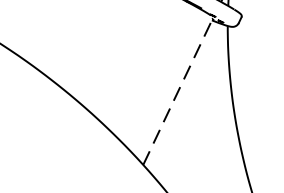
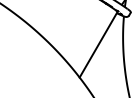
line: (177, 90) -> (98, 44), dashed -> solid

